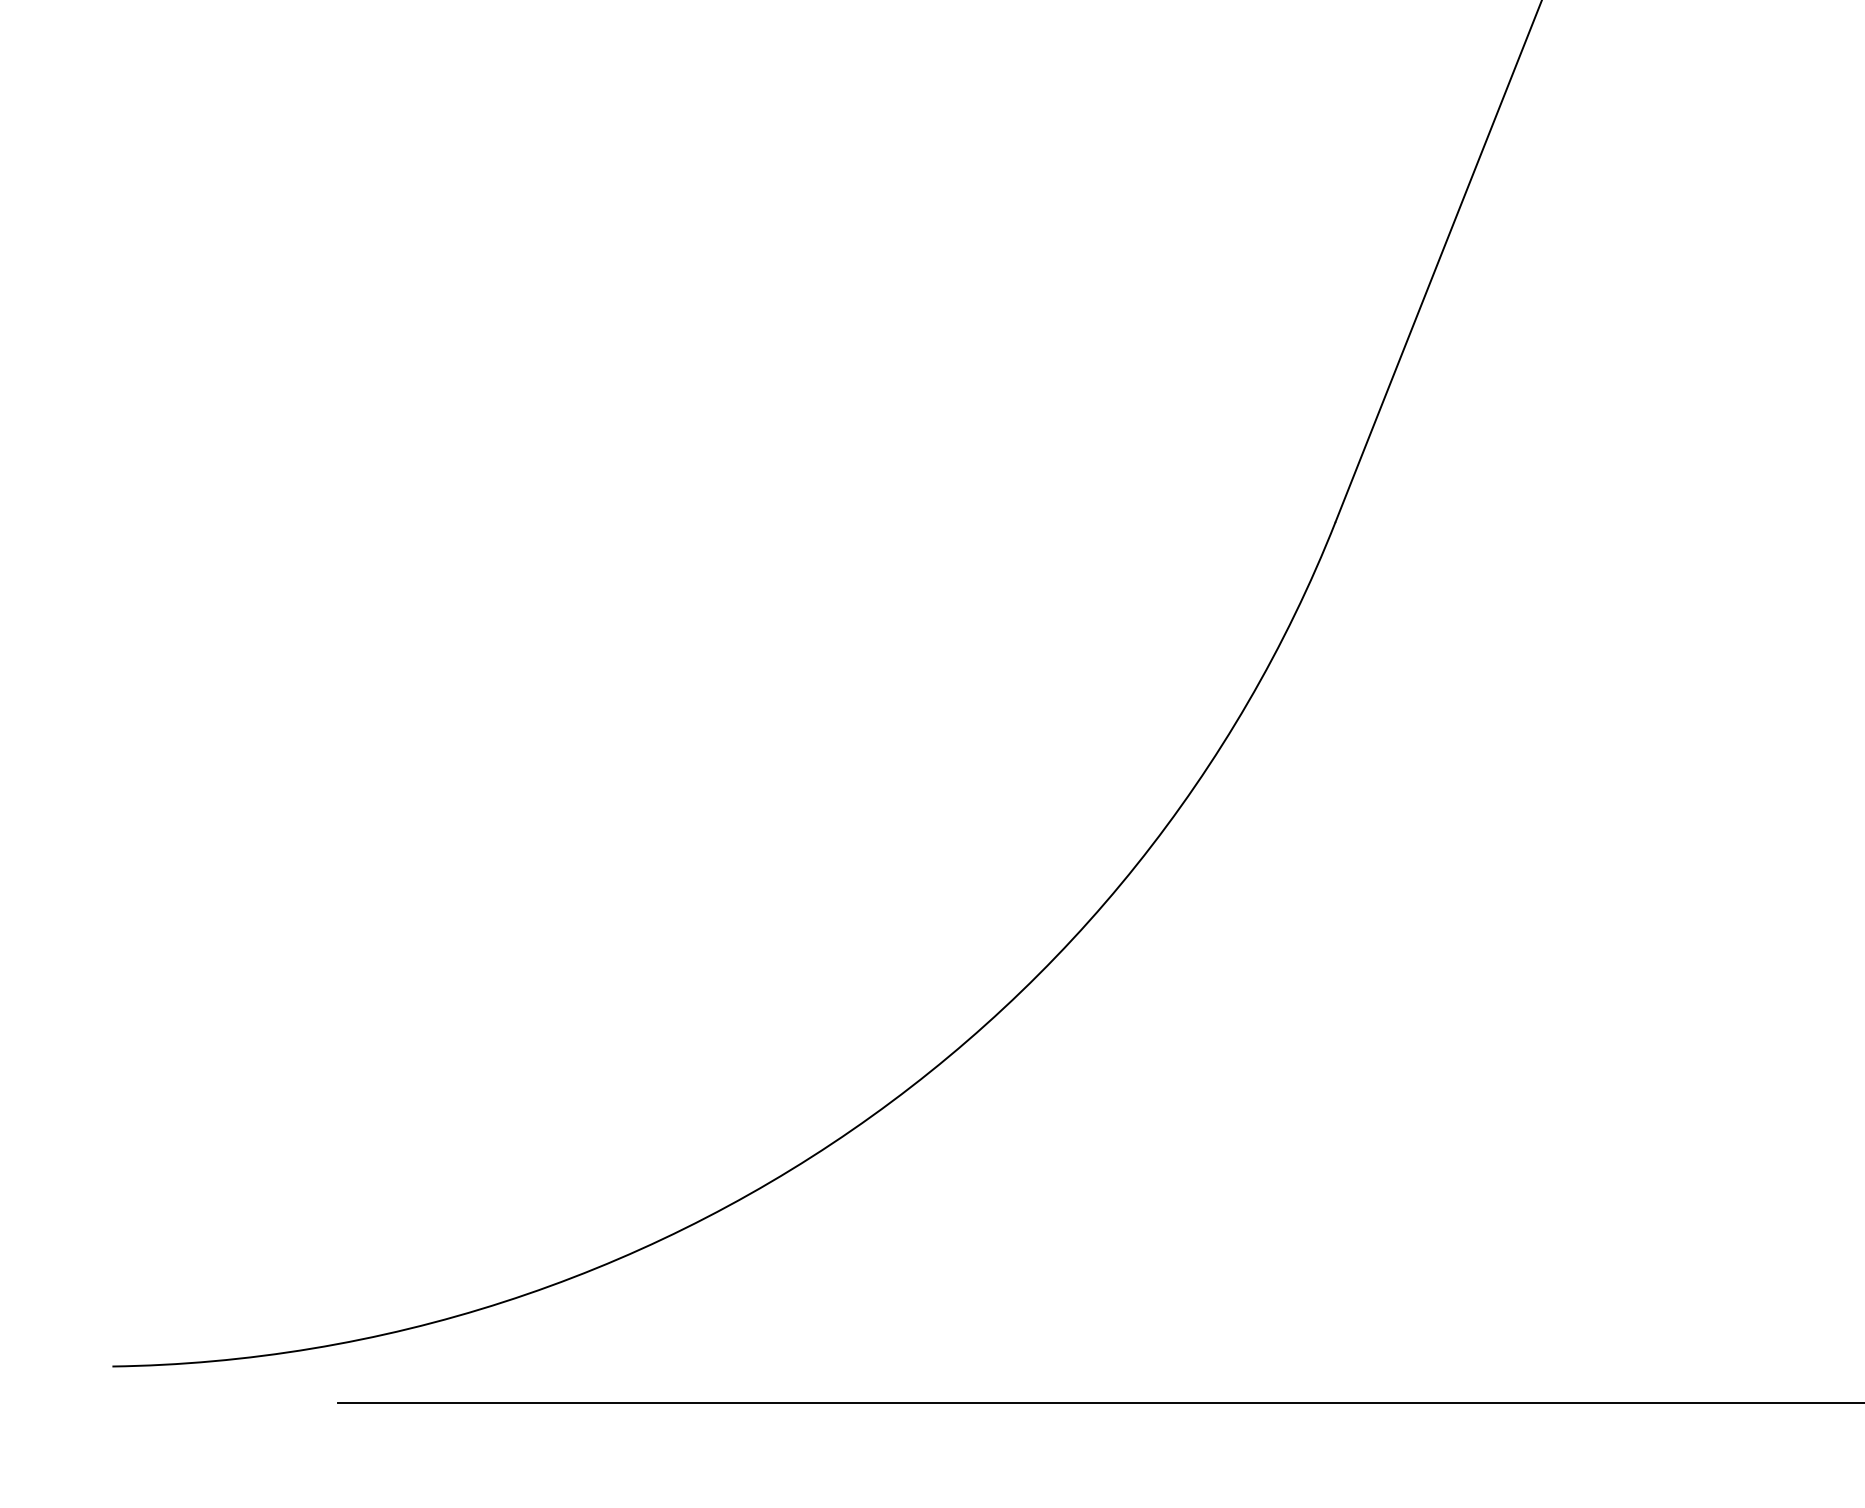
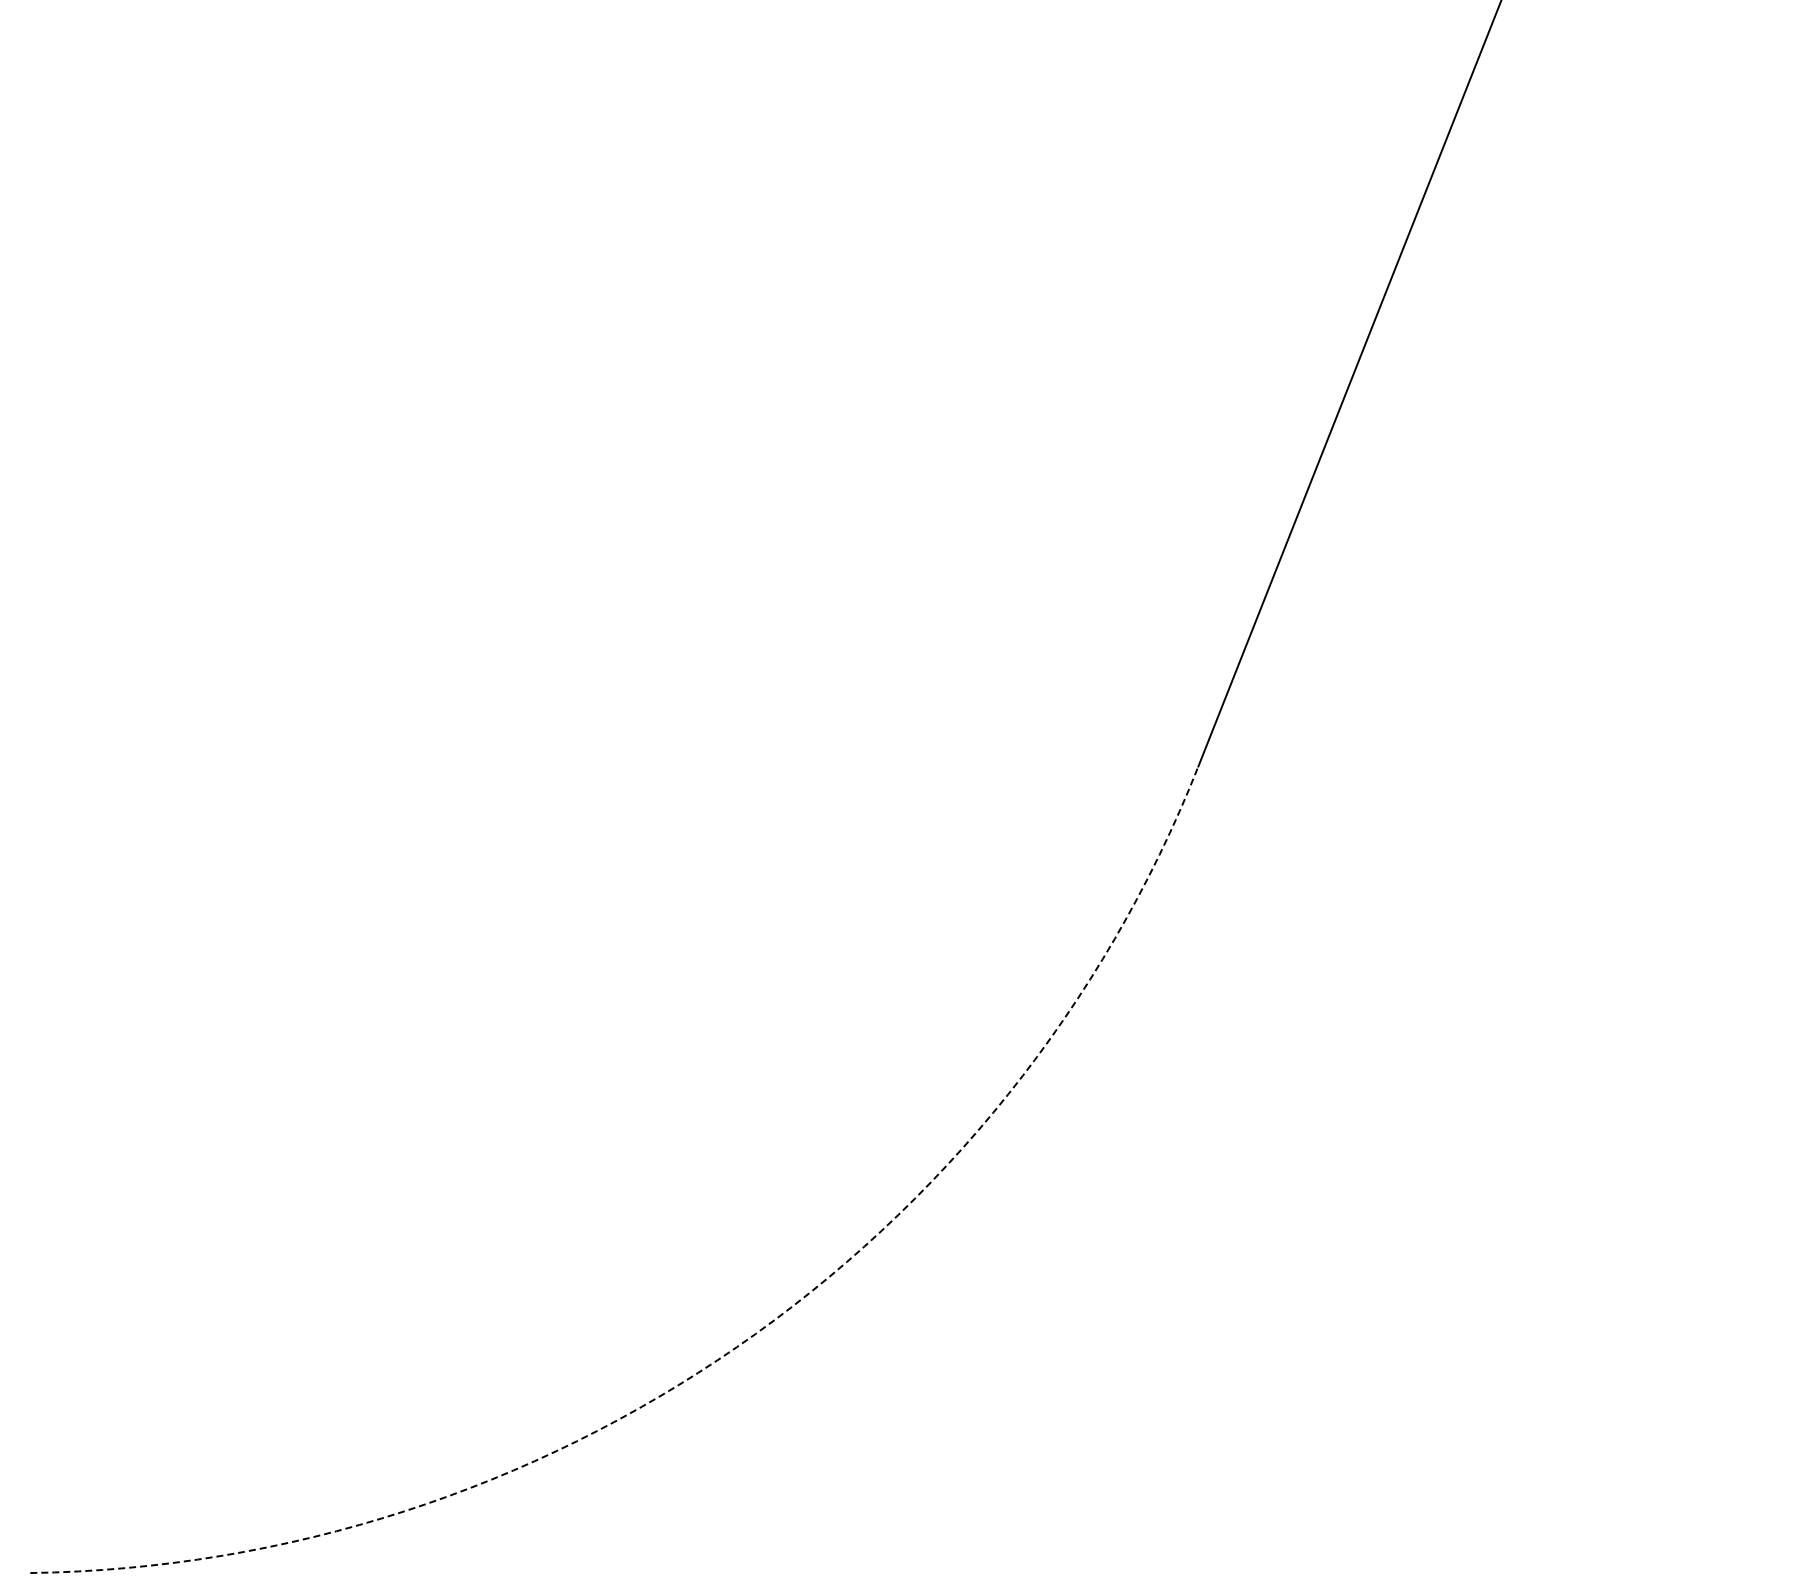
arc: (851, 1130) -> (736, 1347), solid -> dashed

